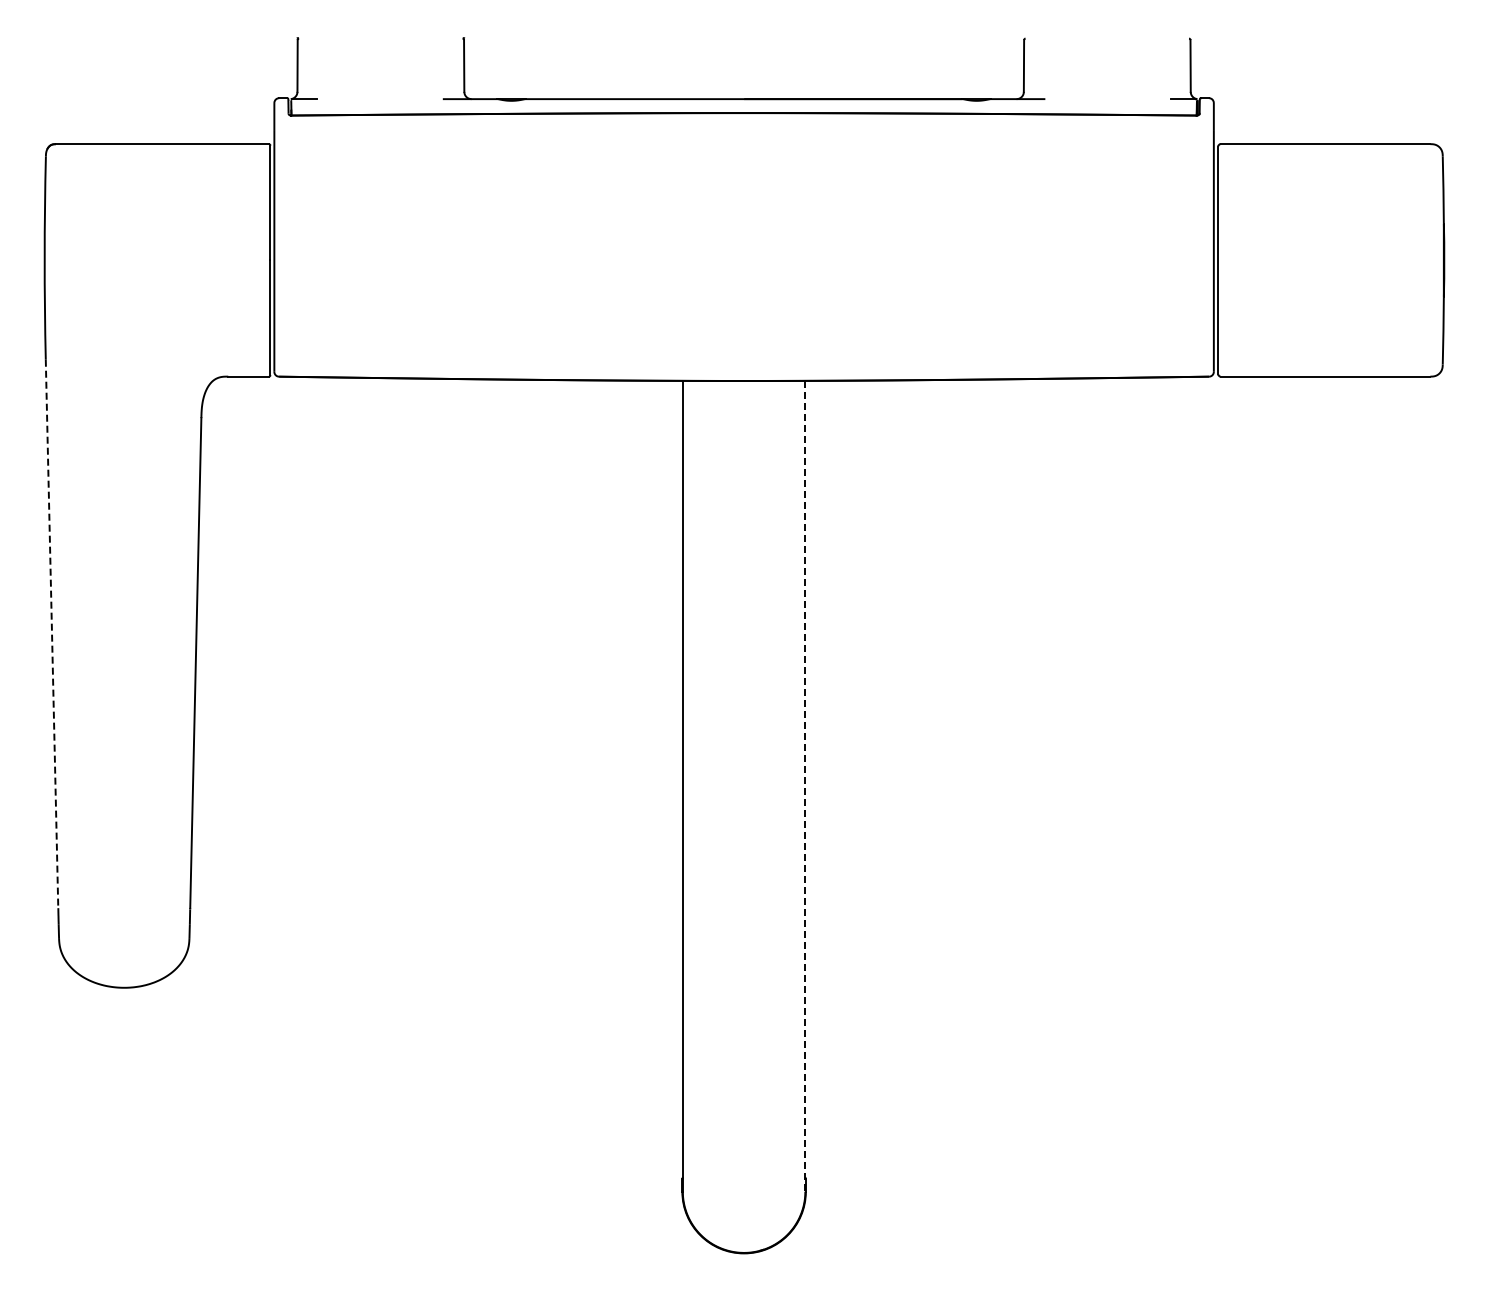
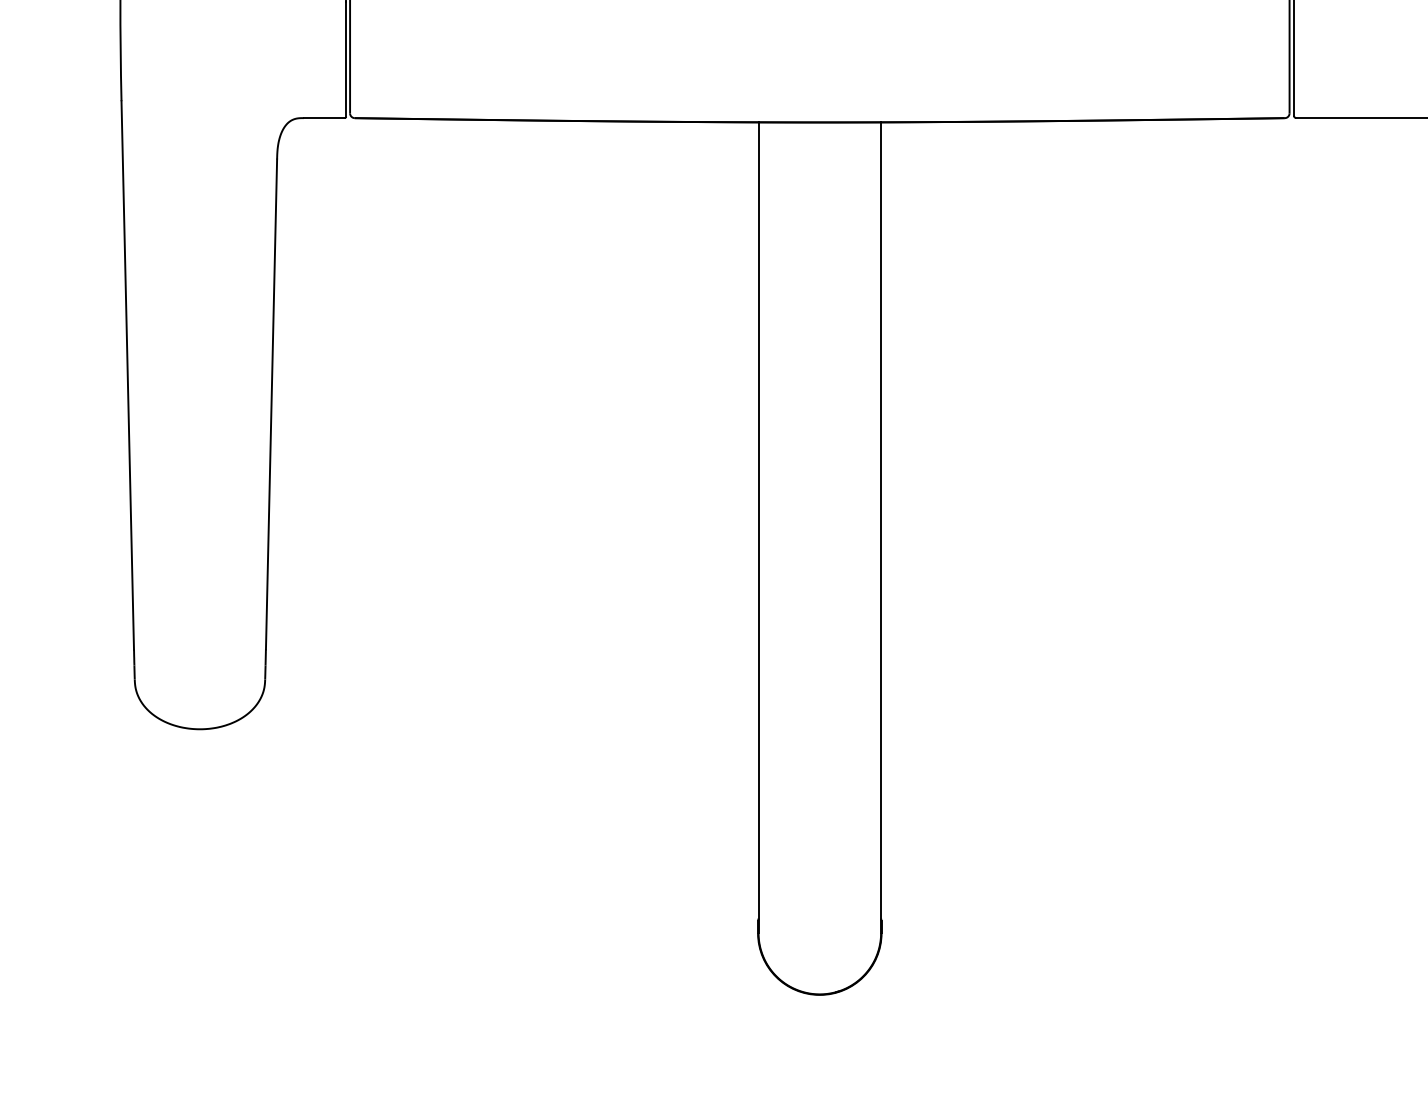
line: (52, 634) -> (128, 375), dashed -> solid
line: (805, 786) -> (881, 527), dashed -> solid

